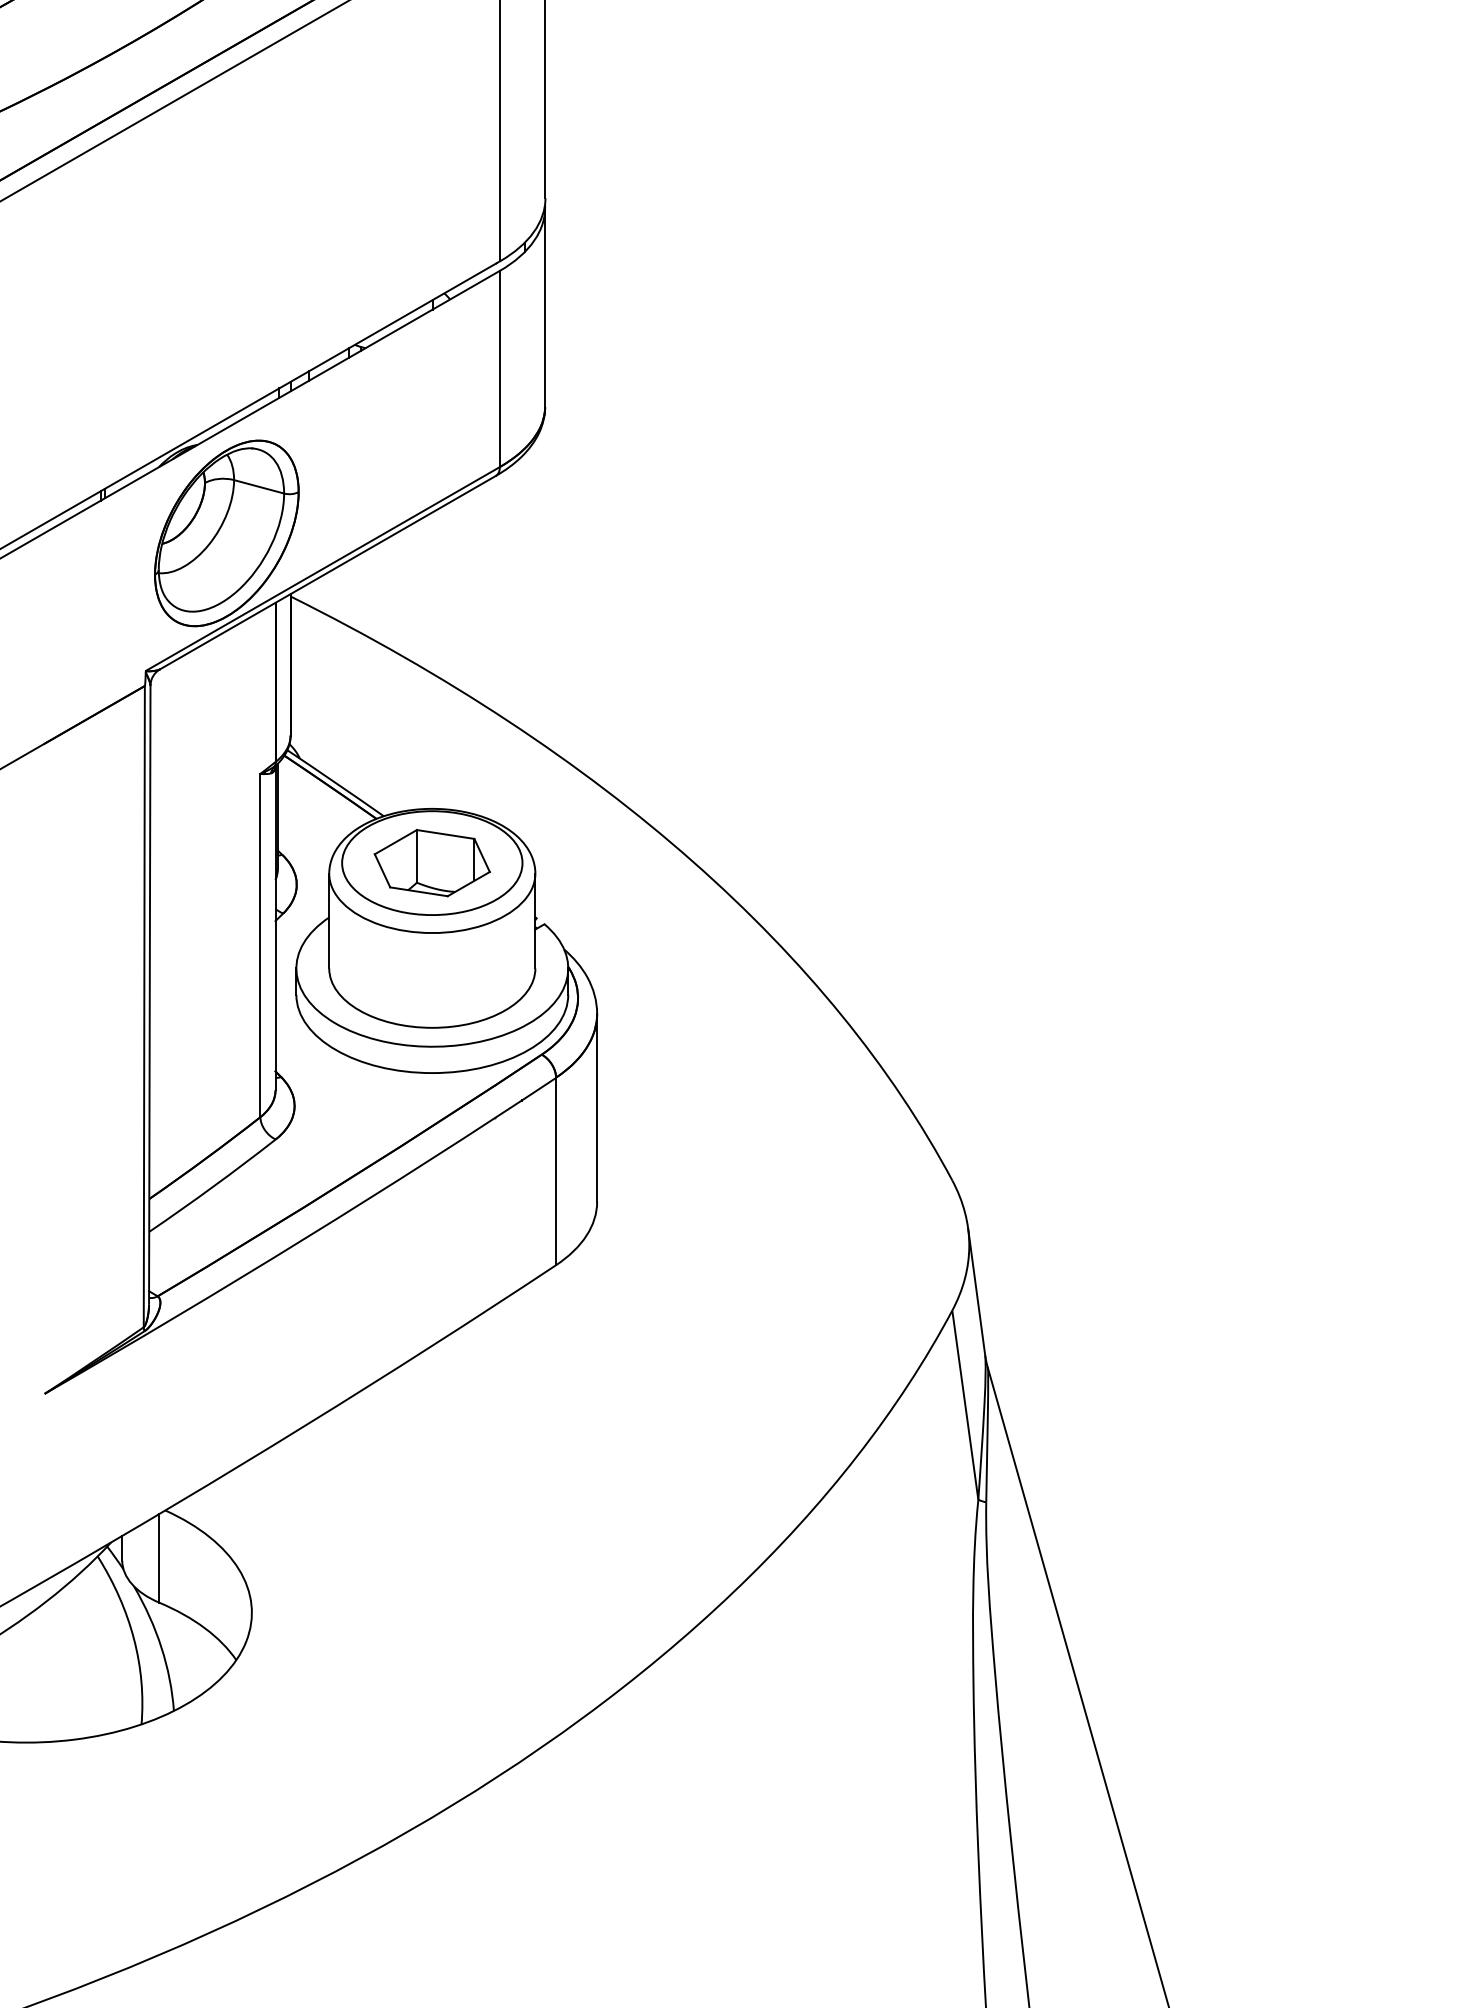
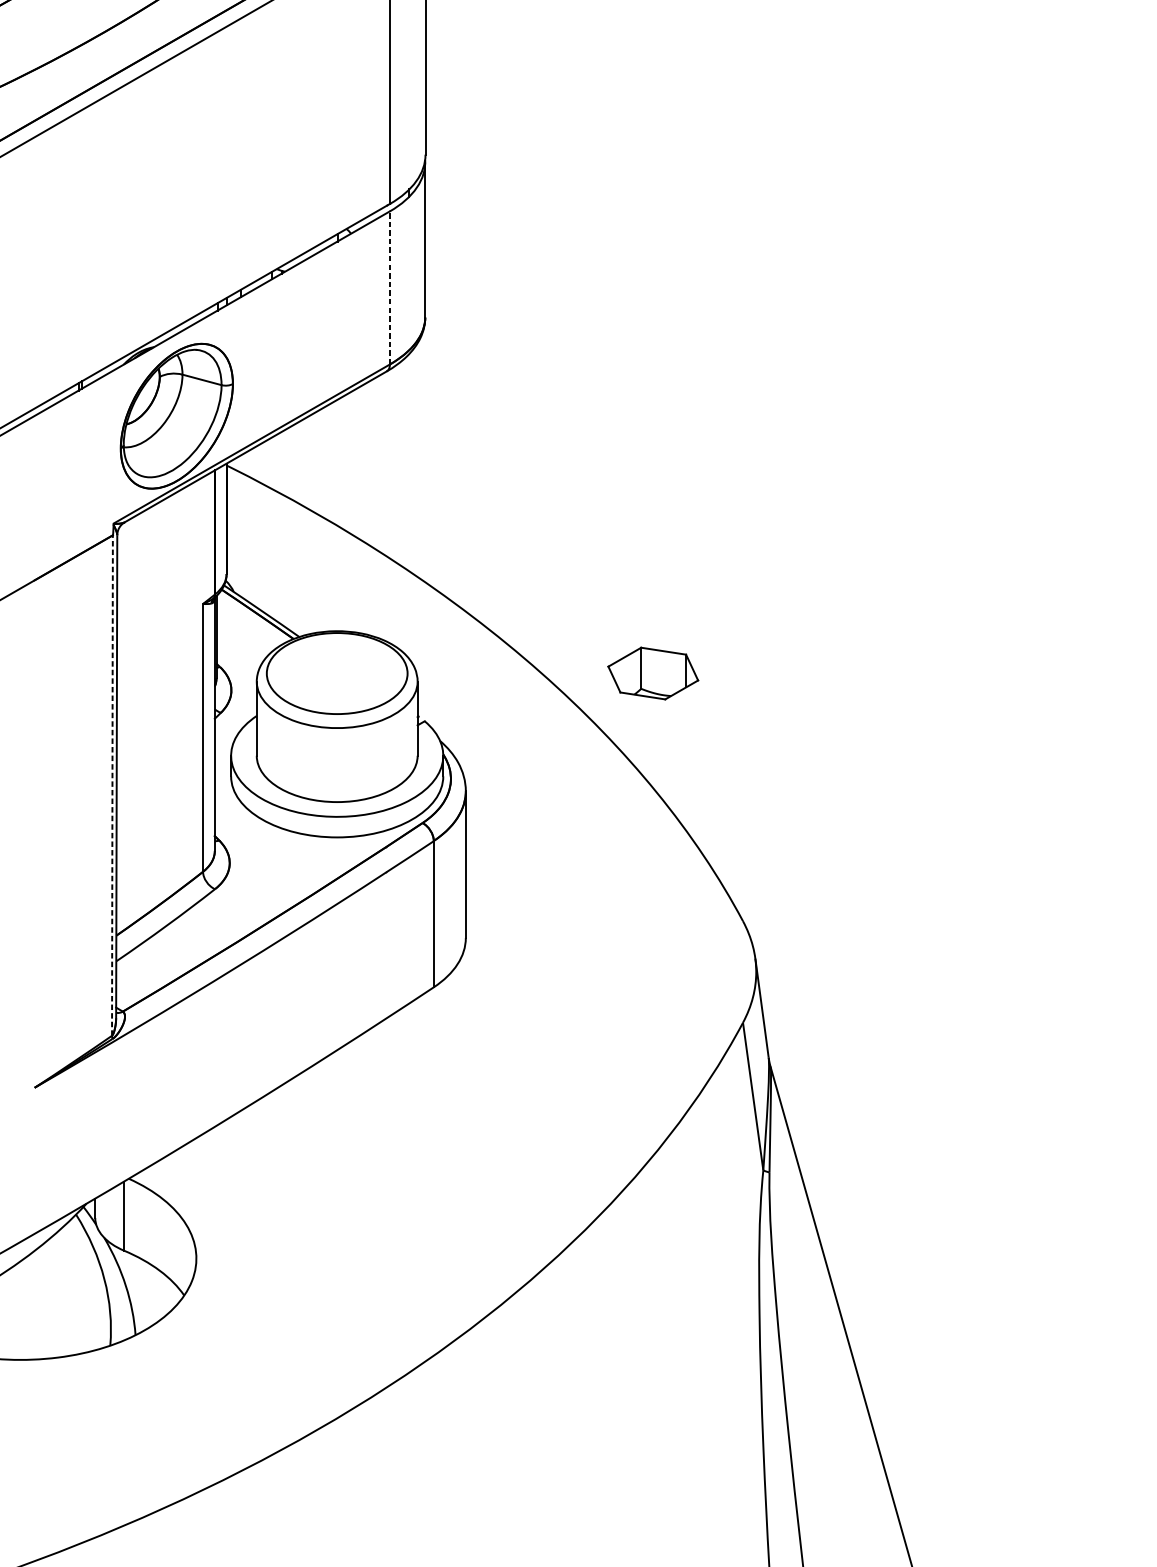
line: (499, 368) -> (389, 287), solid -> dashed
part: (431, 863) -> (652, 673), moved
line: (144, 1006) -> (112, 785), solid -> dashed

